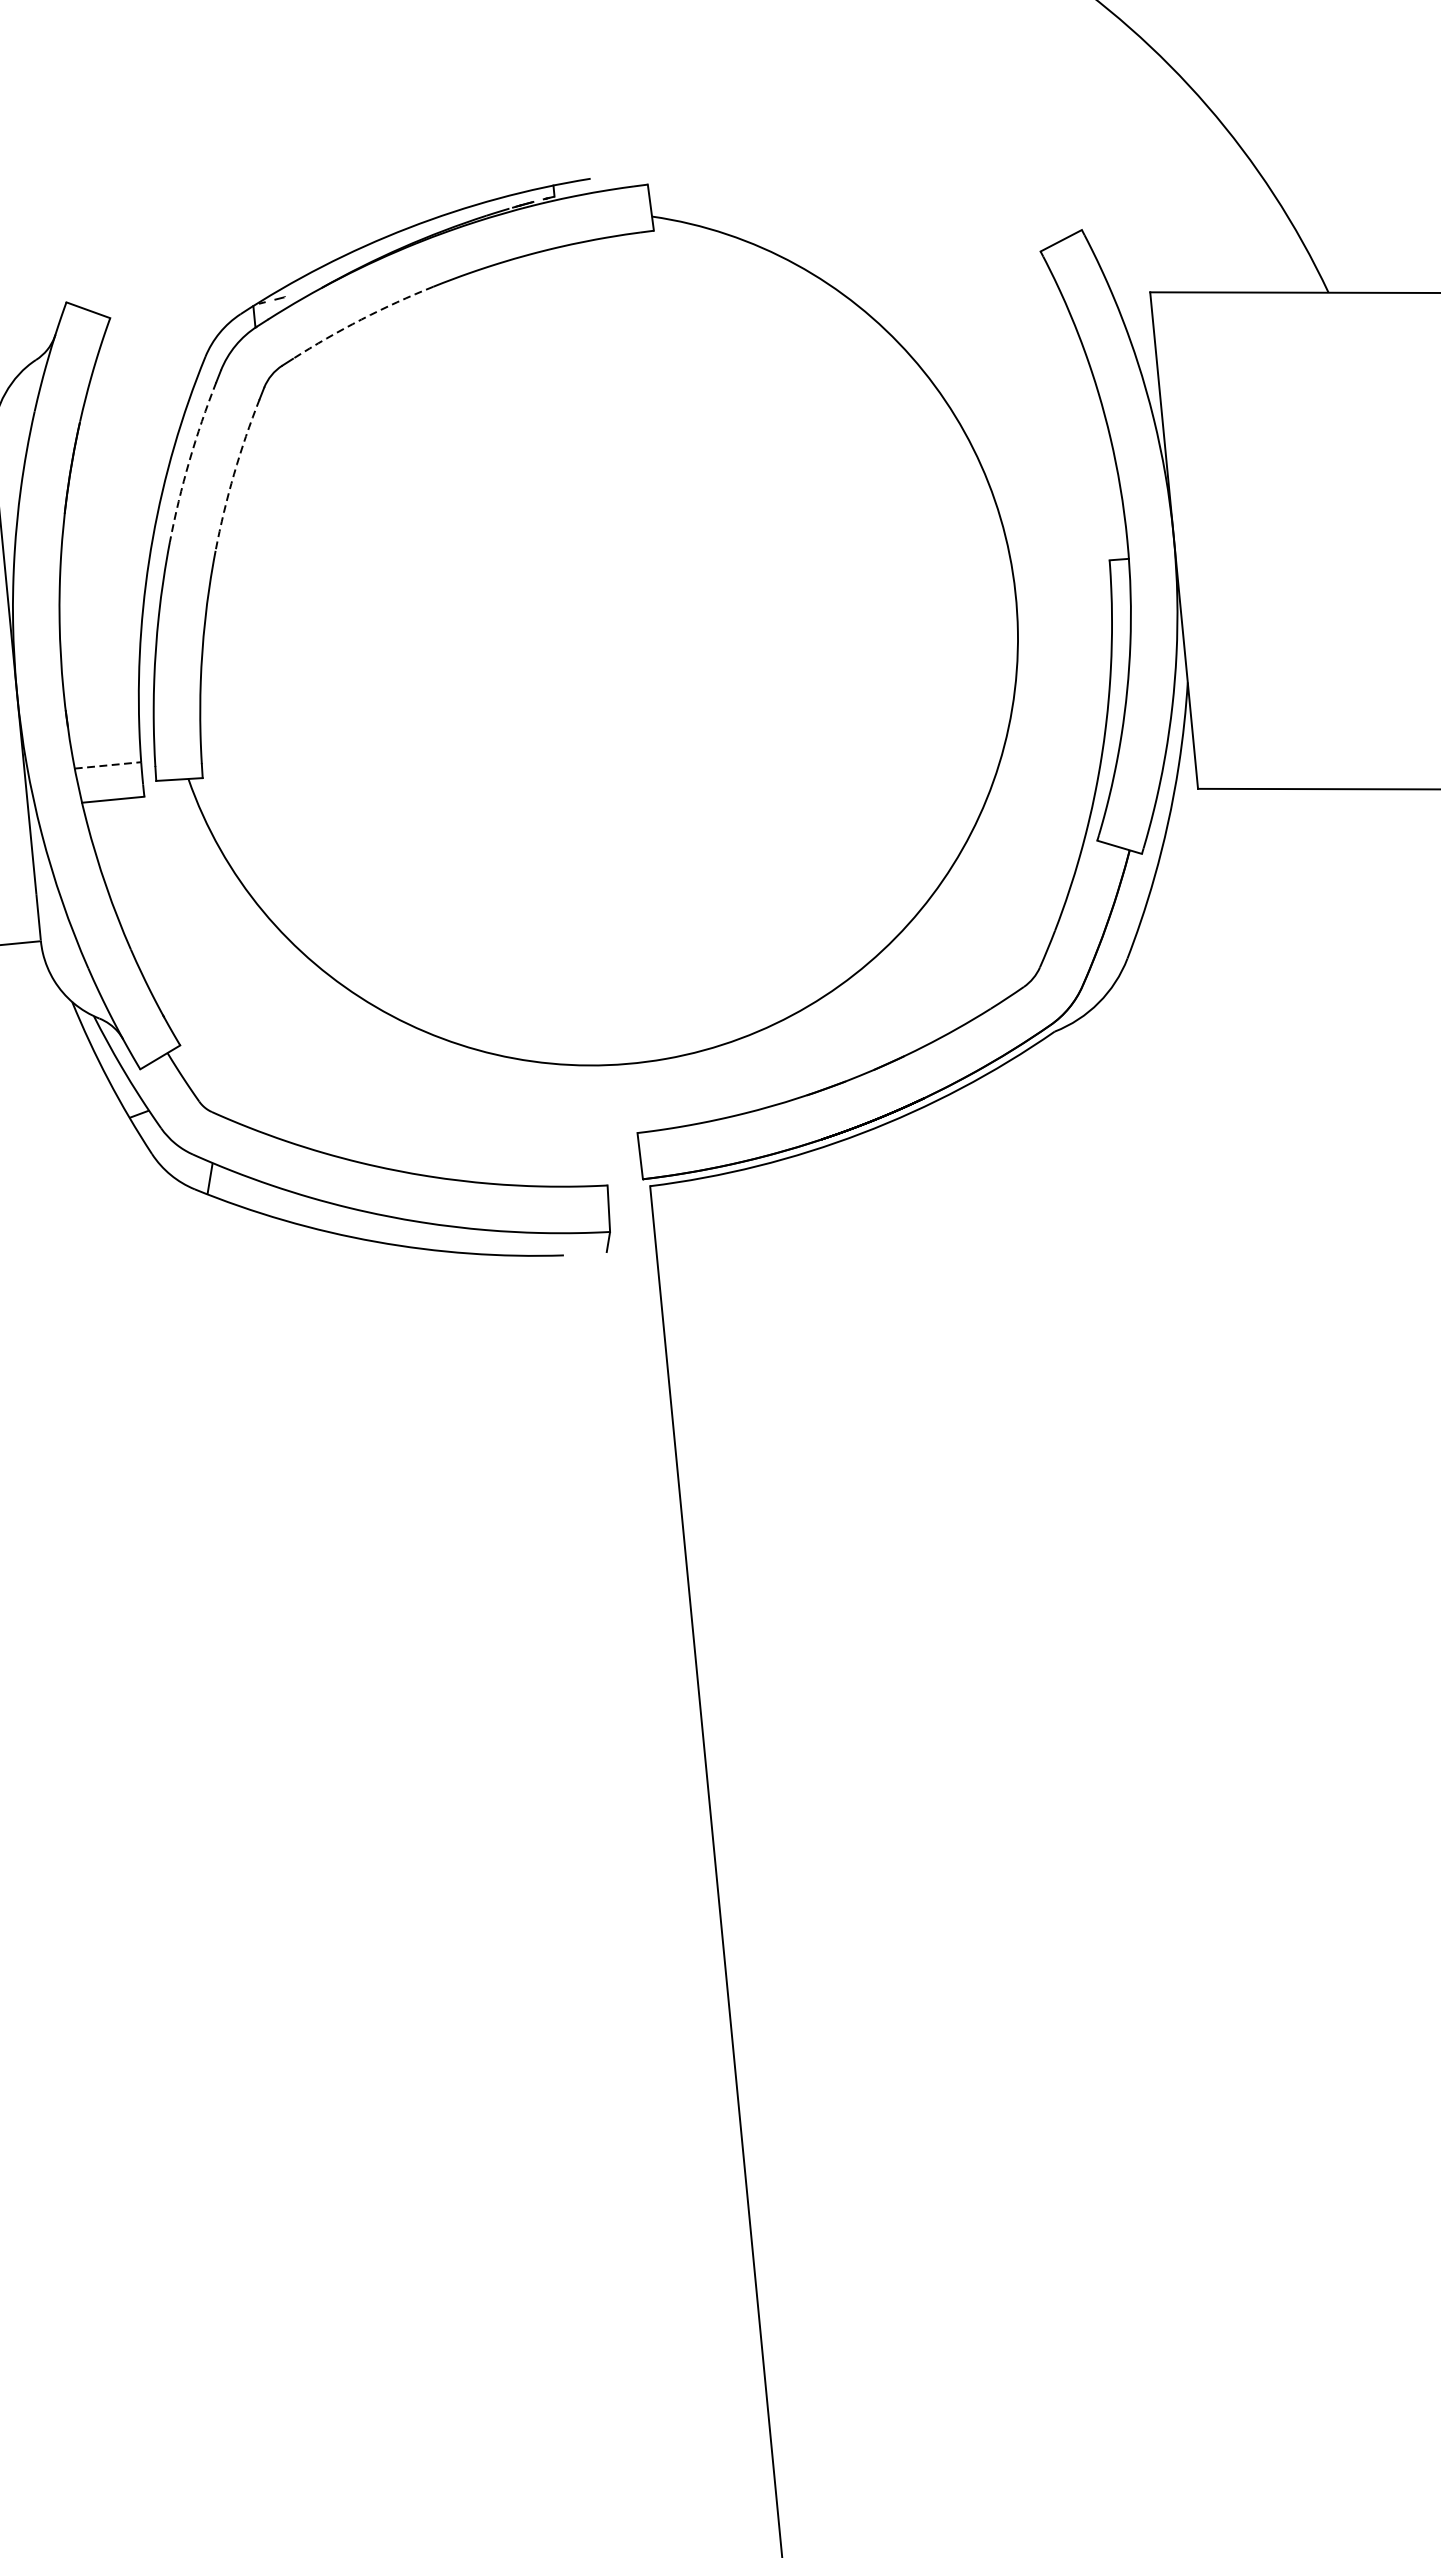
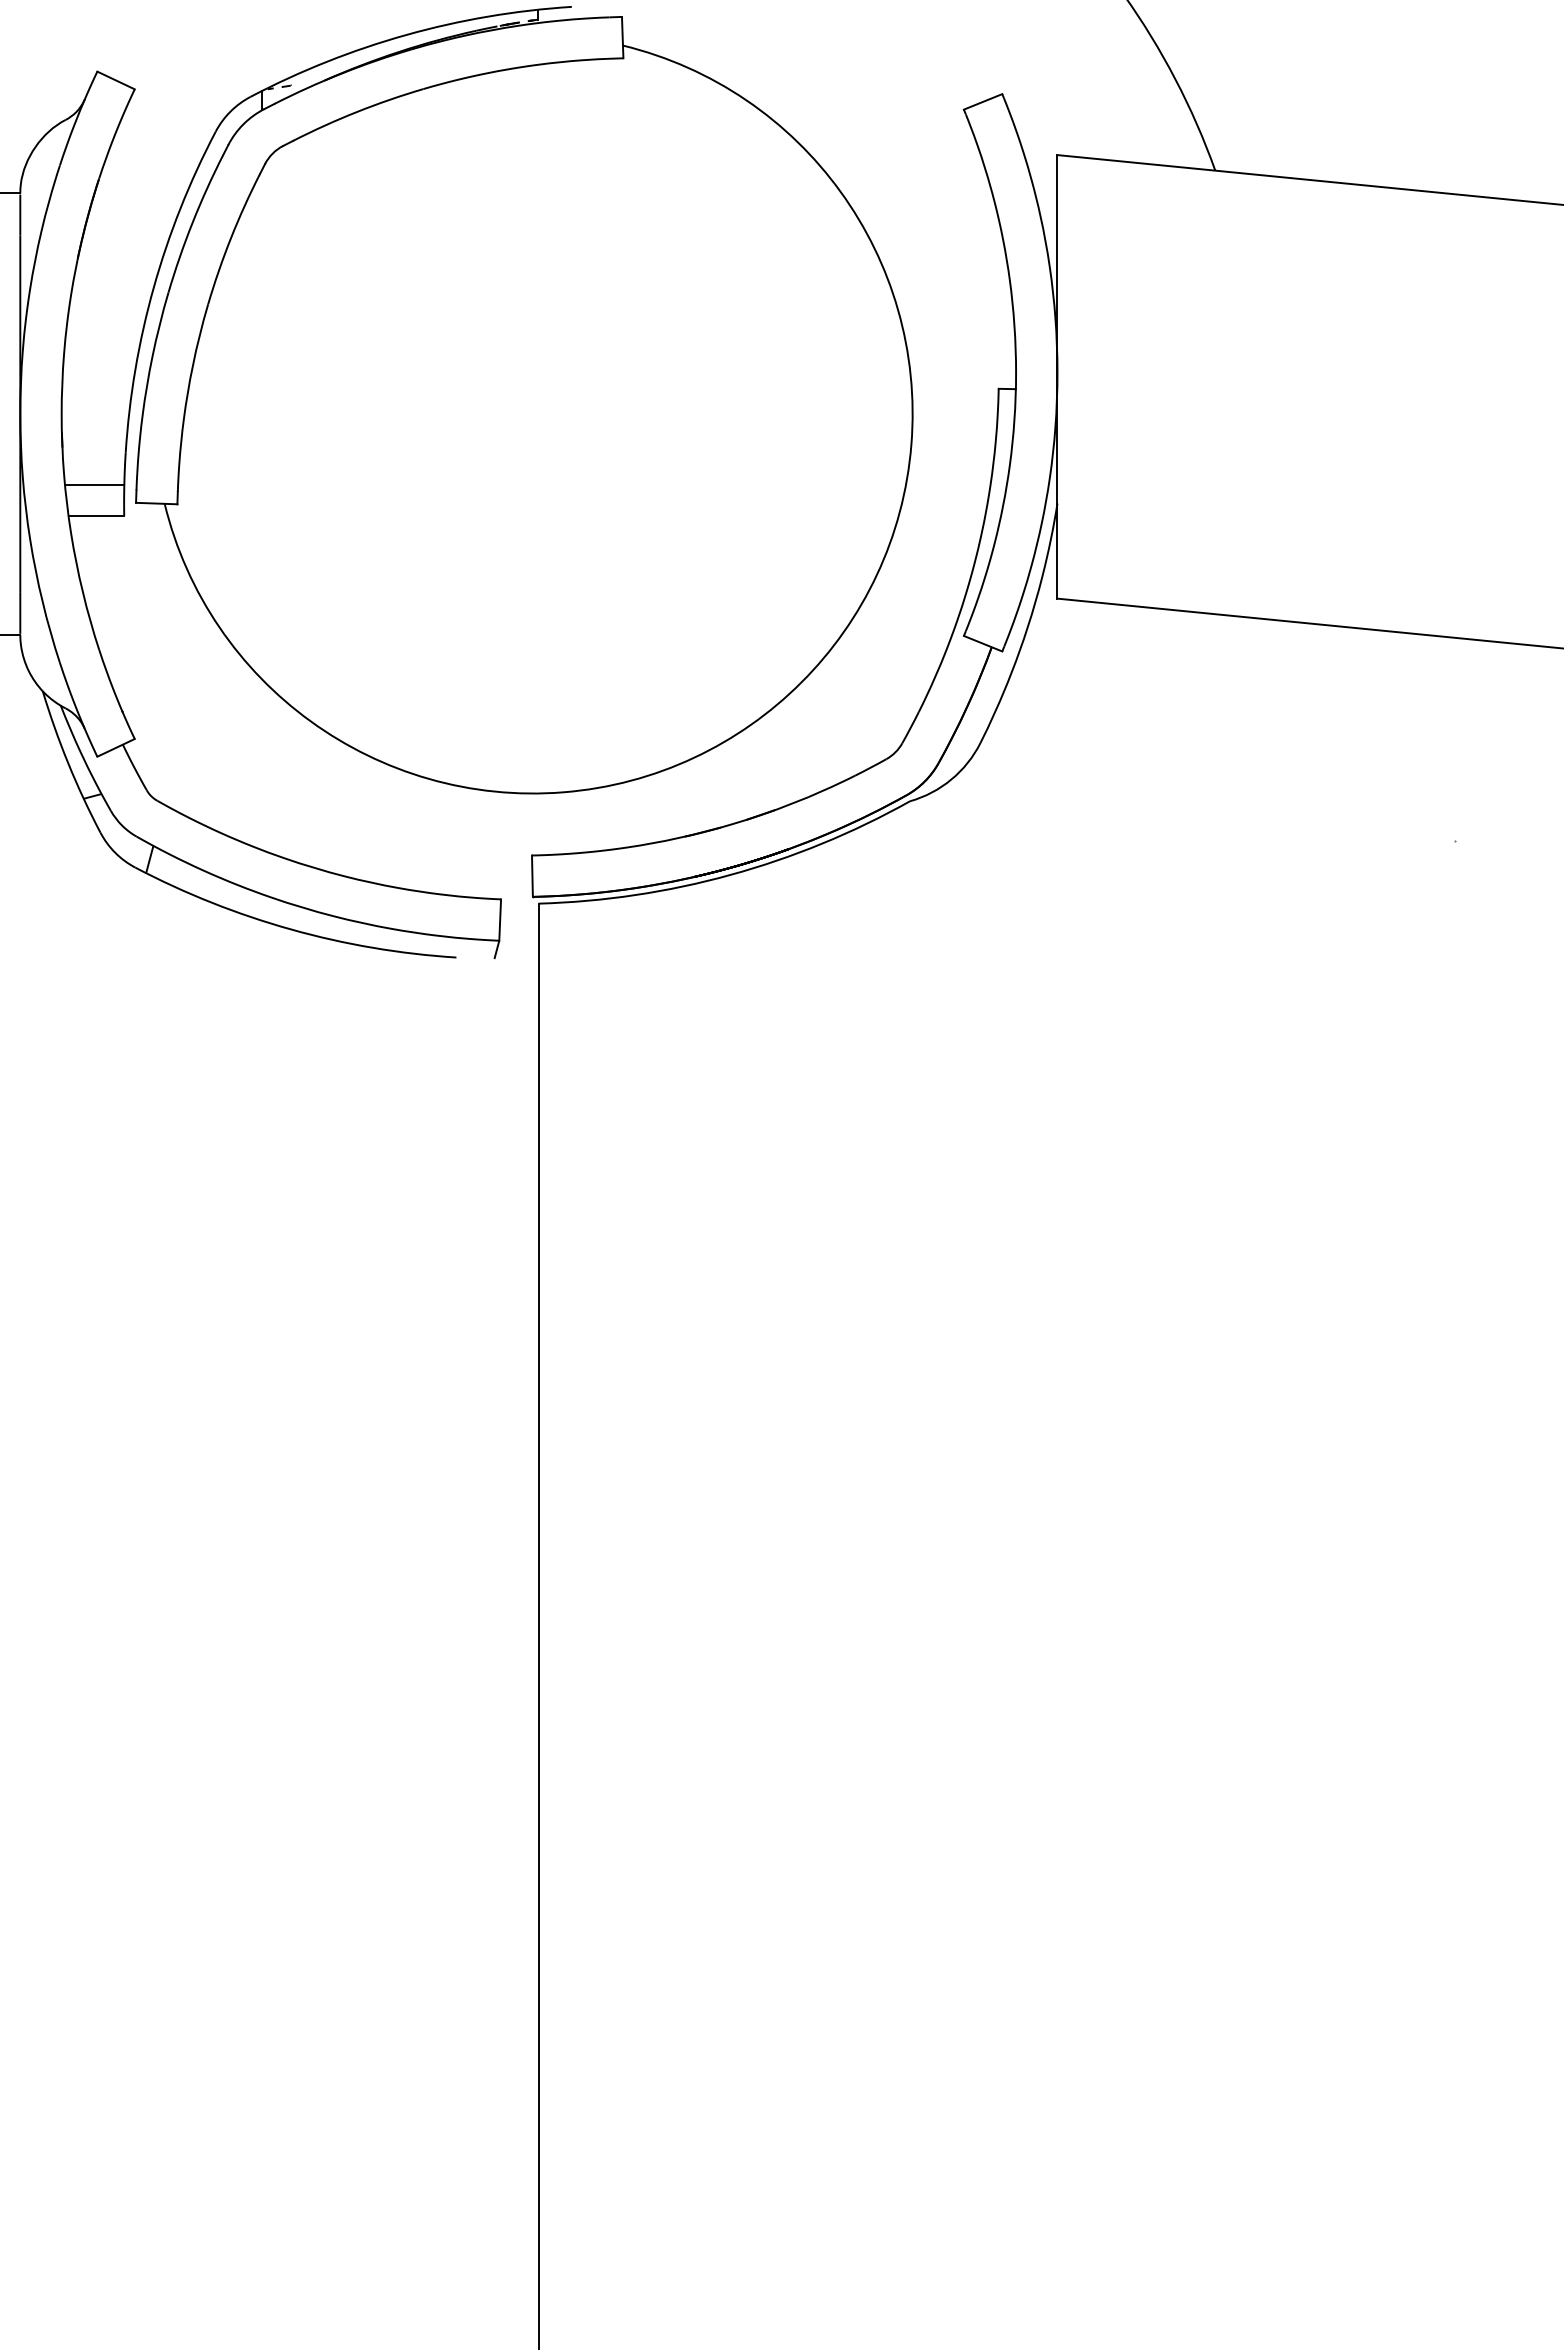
arc: (362, 320) -> (357, 112), dashed -> solid
arc: (189, 461) -> (192, 222), dashed -> solid
arc: (234, 473) -> (231, 237), dashed -> solid
line: (107, 764) -> (94, 484), dashed -> solid

